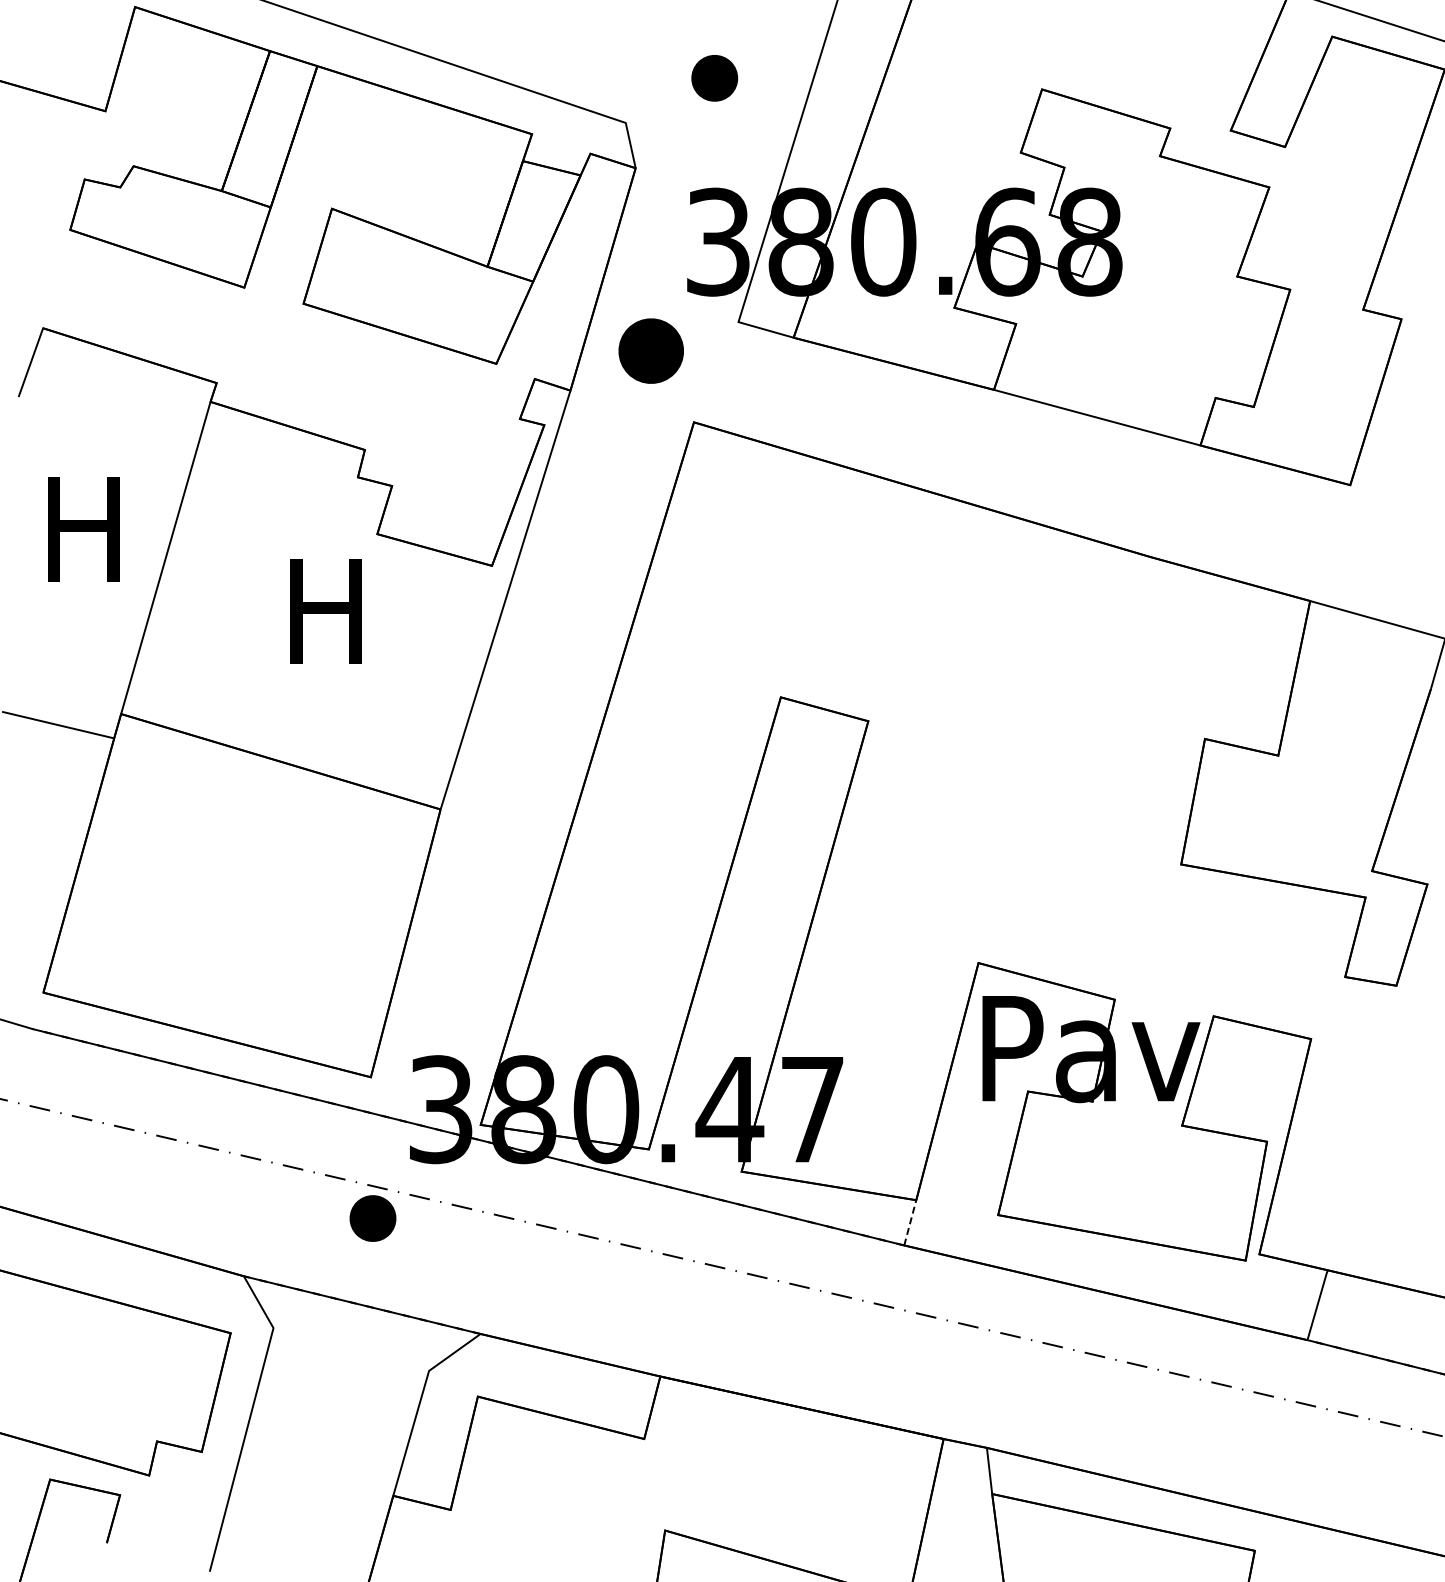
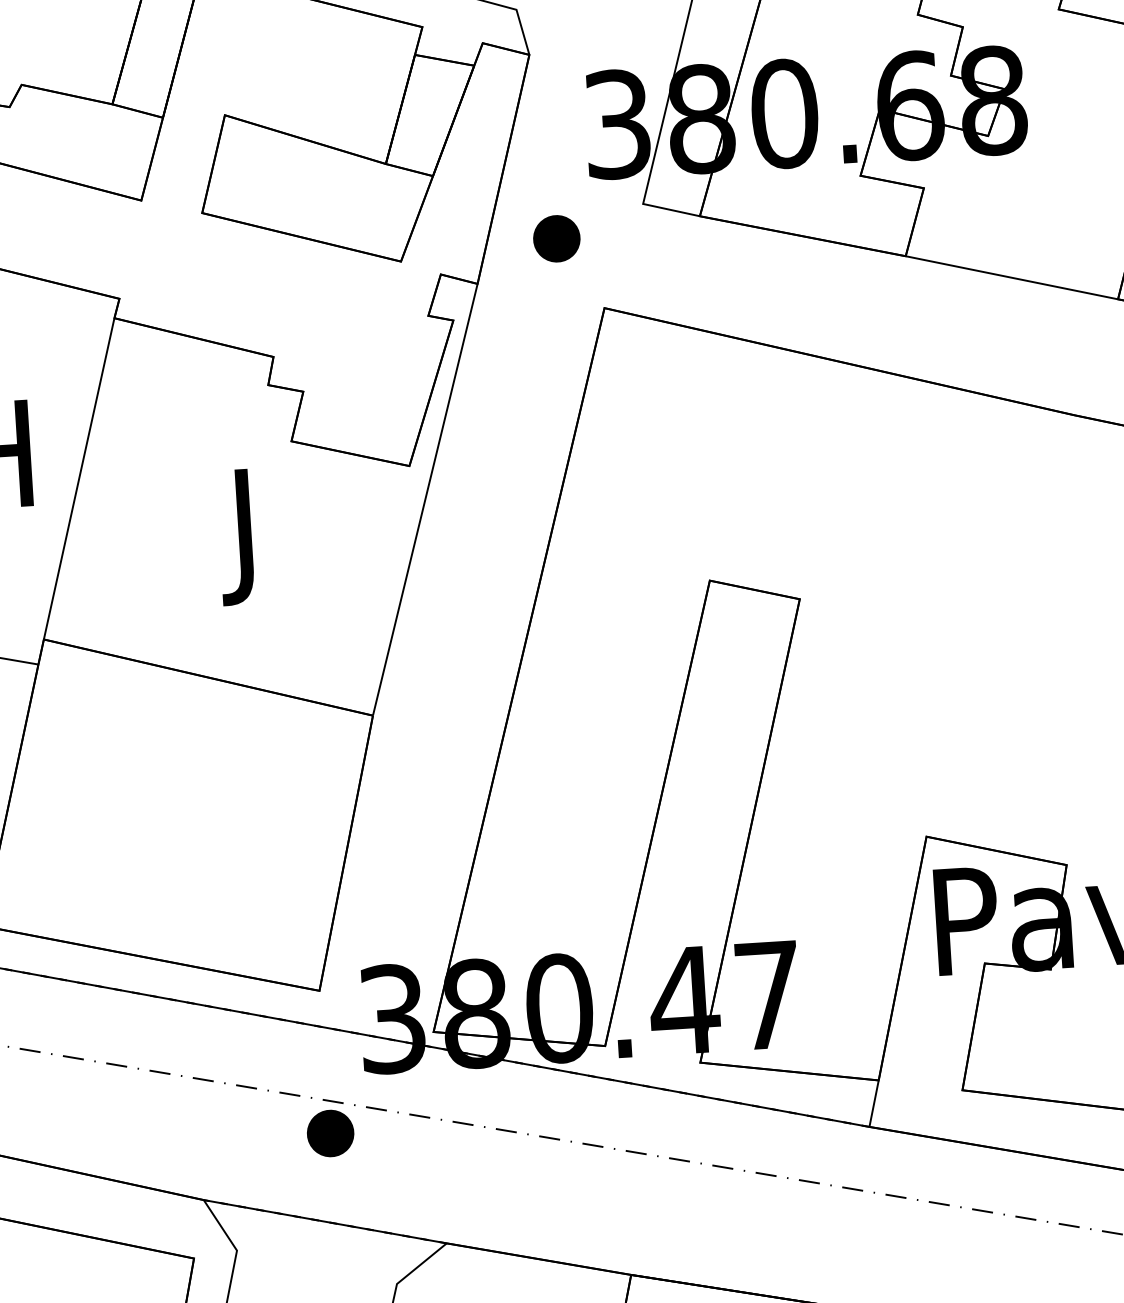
part: (651, 350) -> (556, 238), size x0.71
text: (325, 625) -> (244, 536), H -> J
line: (910, 1222) -> (874, 1103), dashed -> solid

